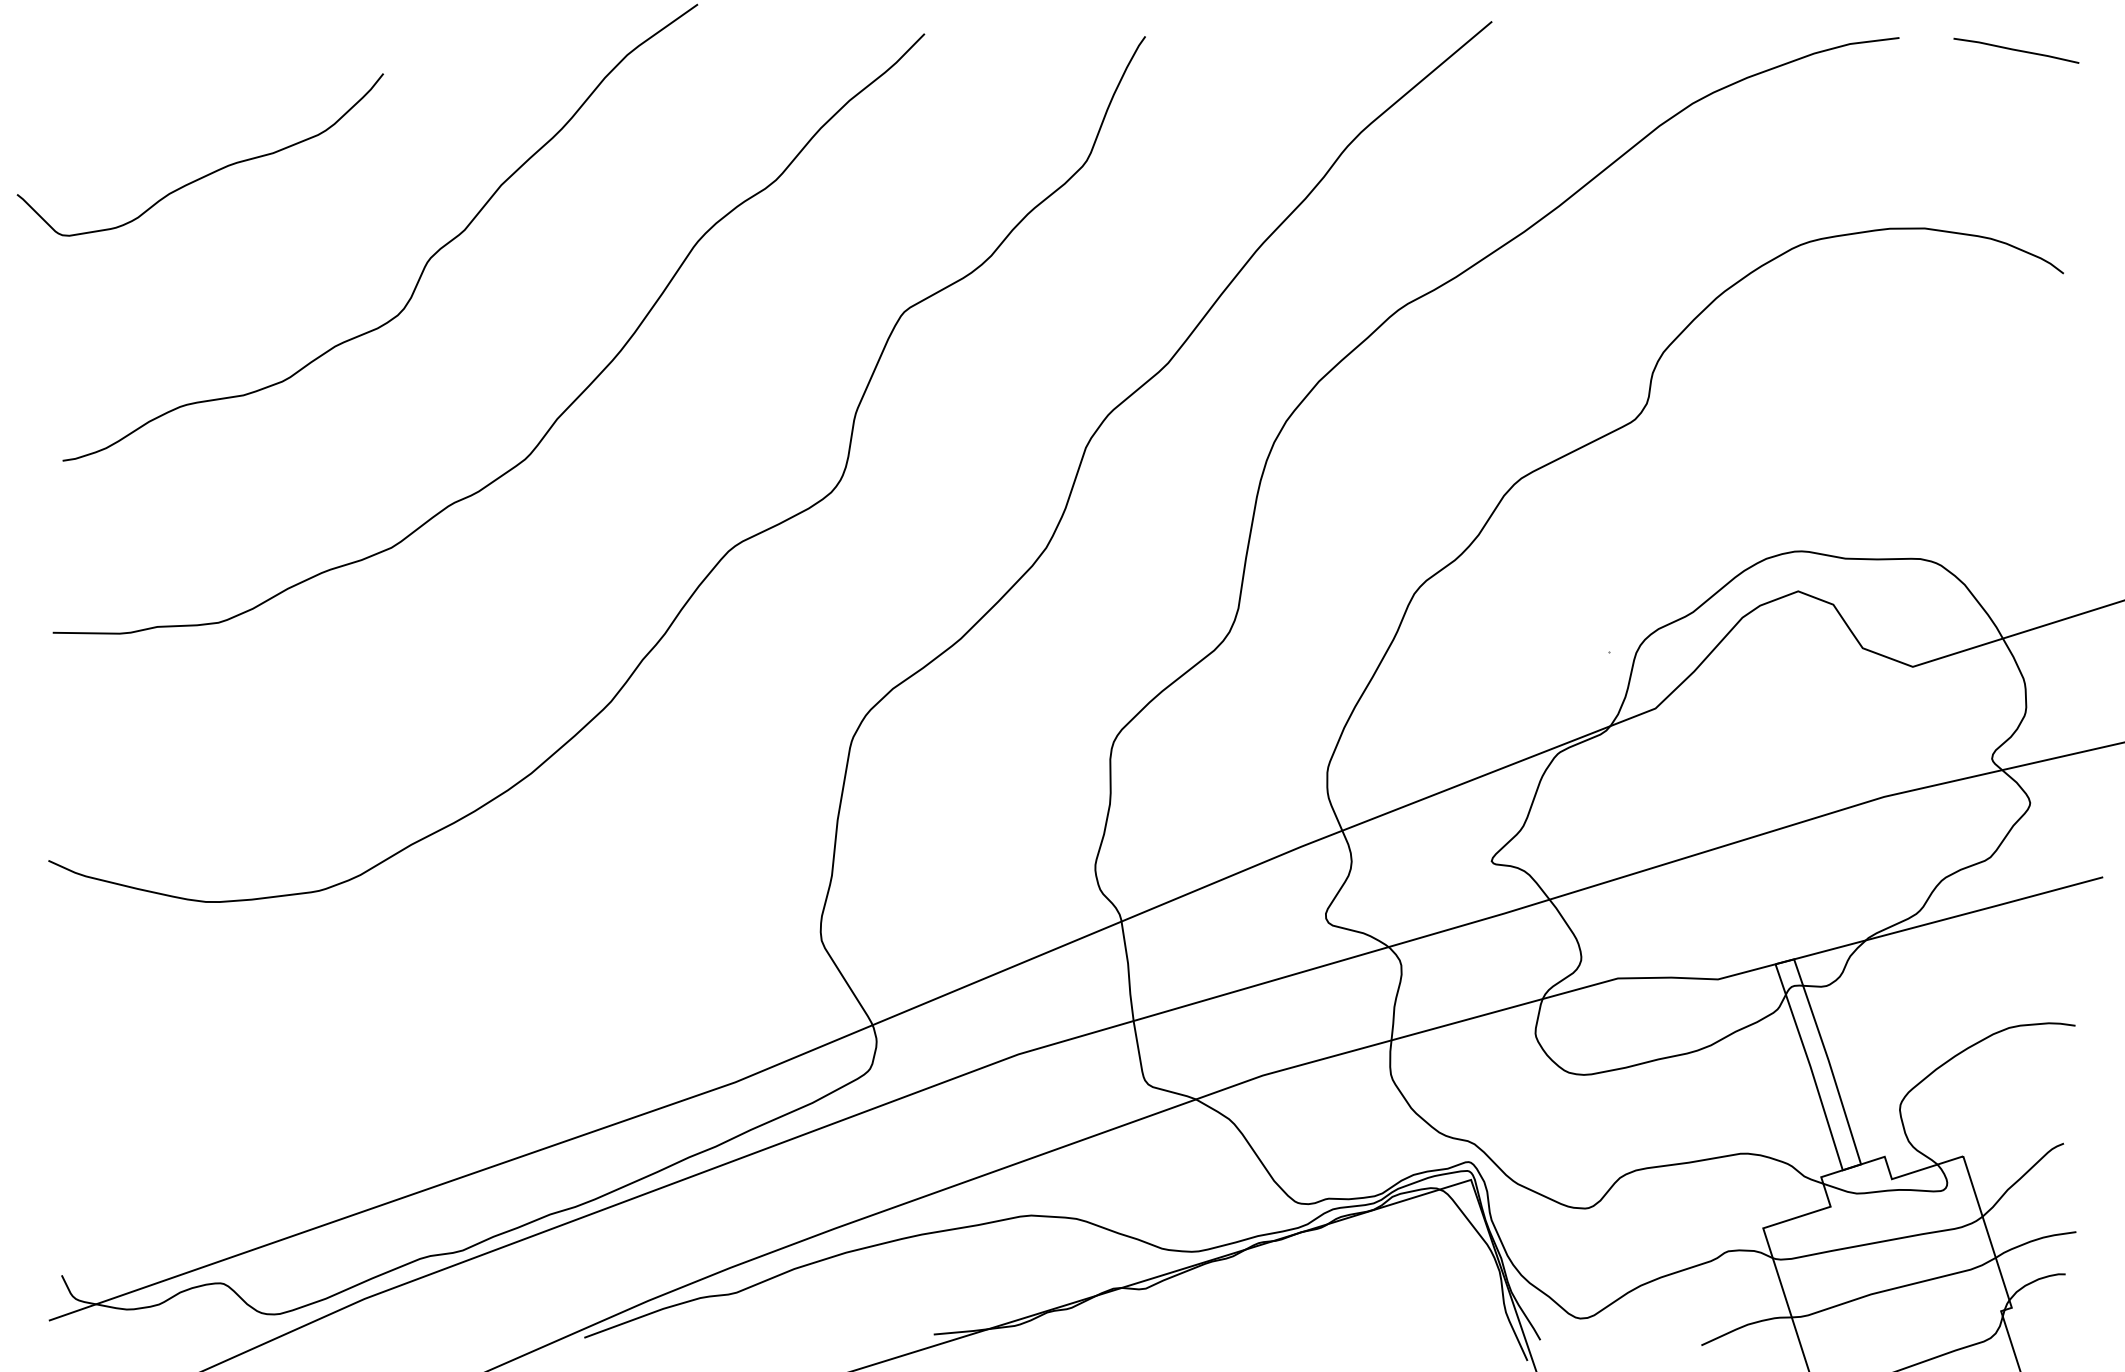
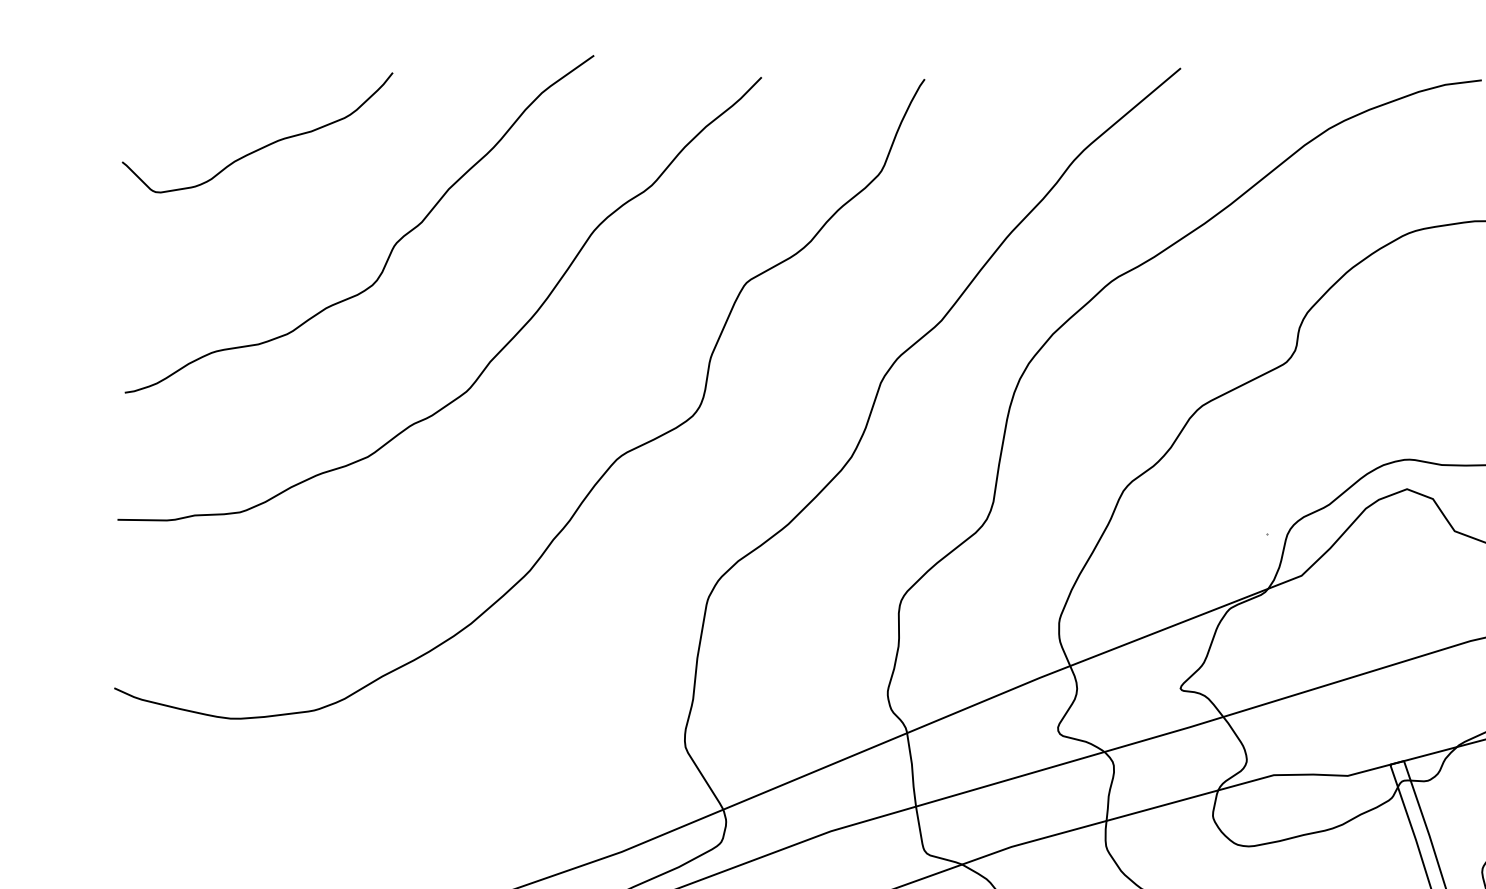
curve: (208, 173) -> (263, 146), moved

